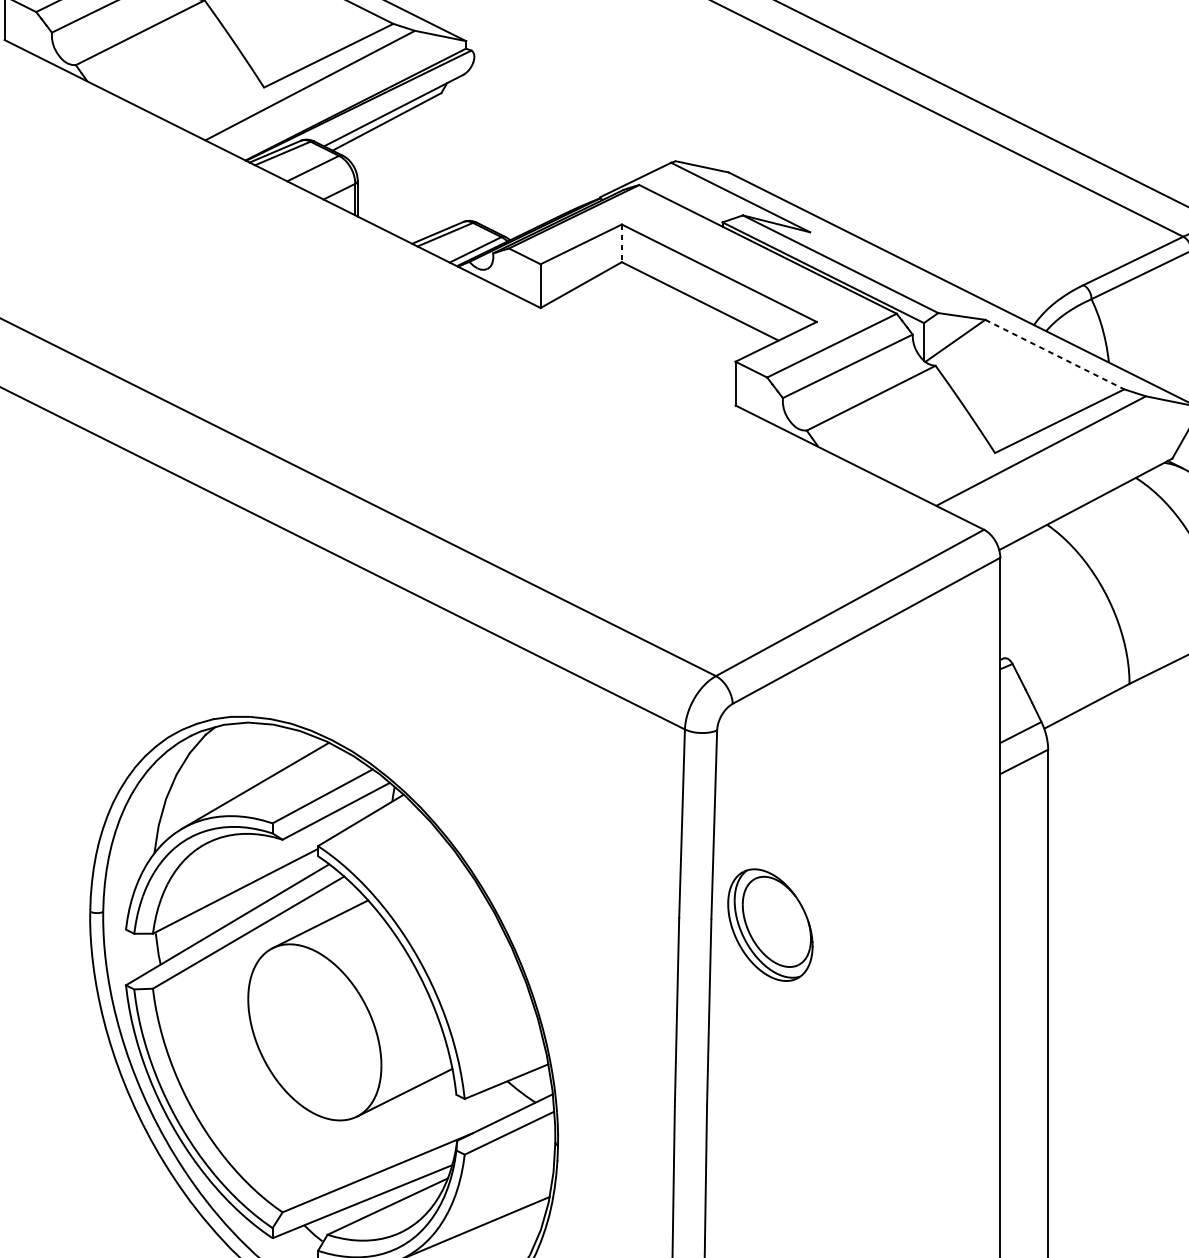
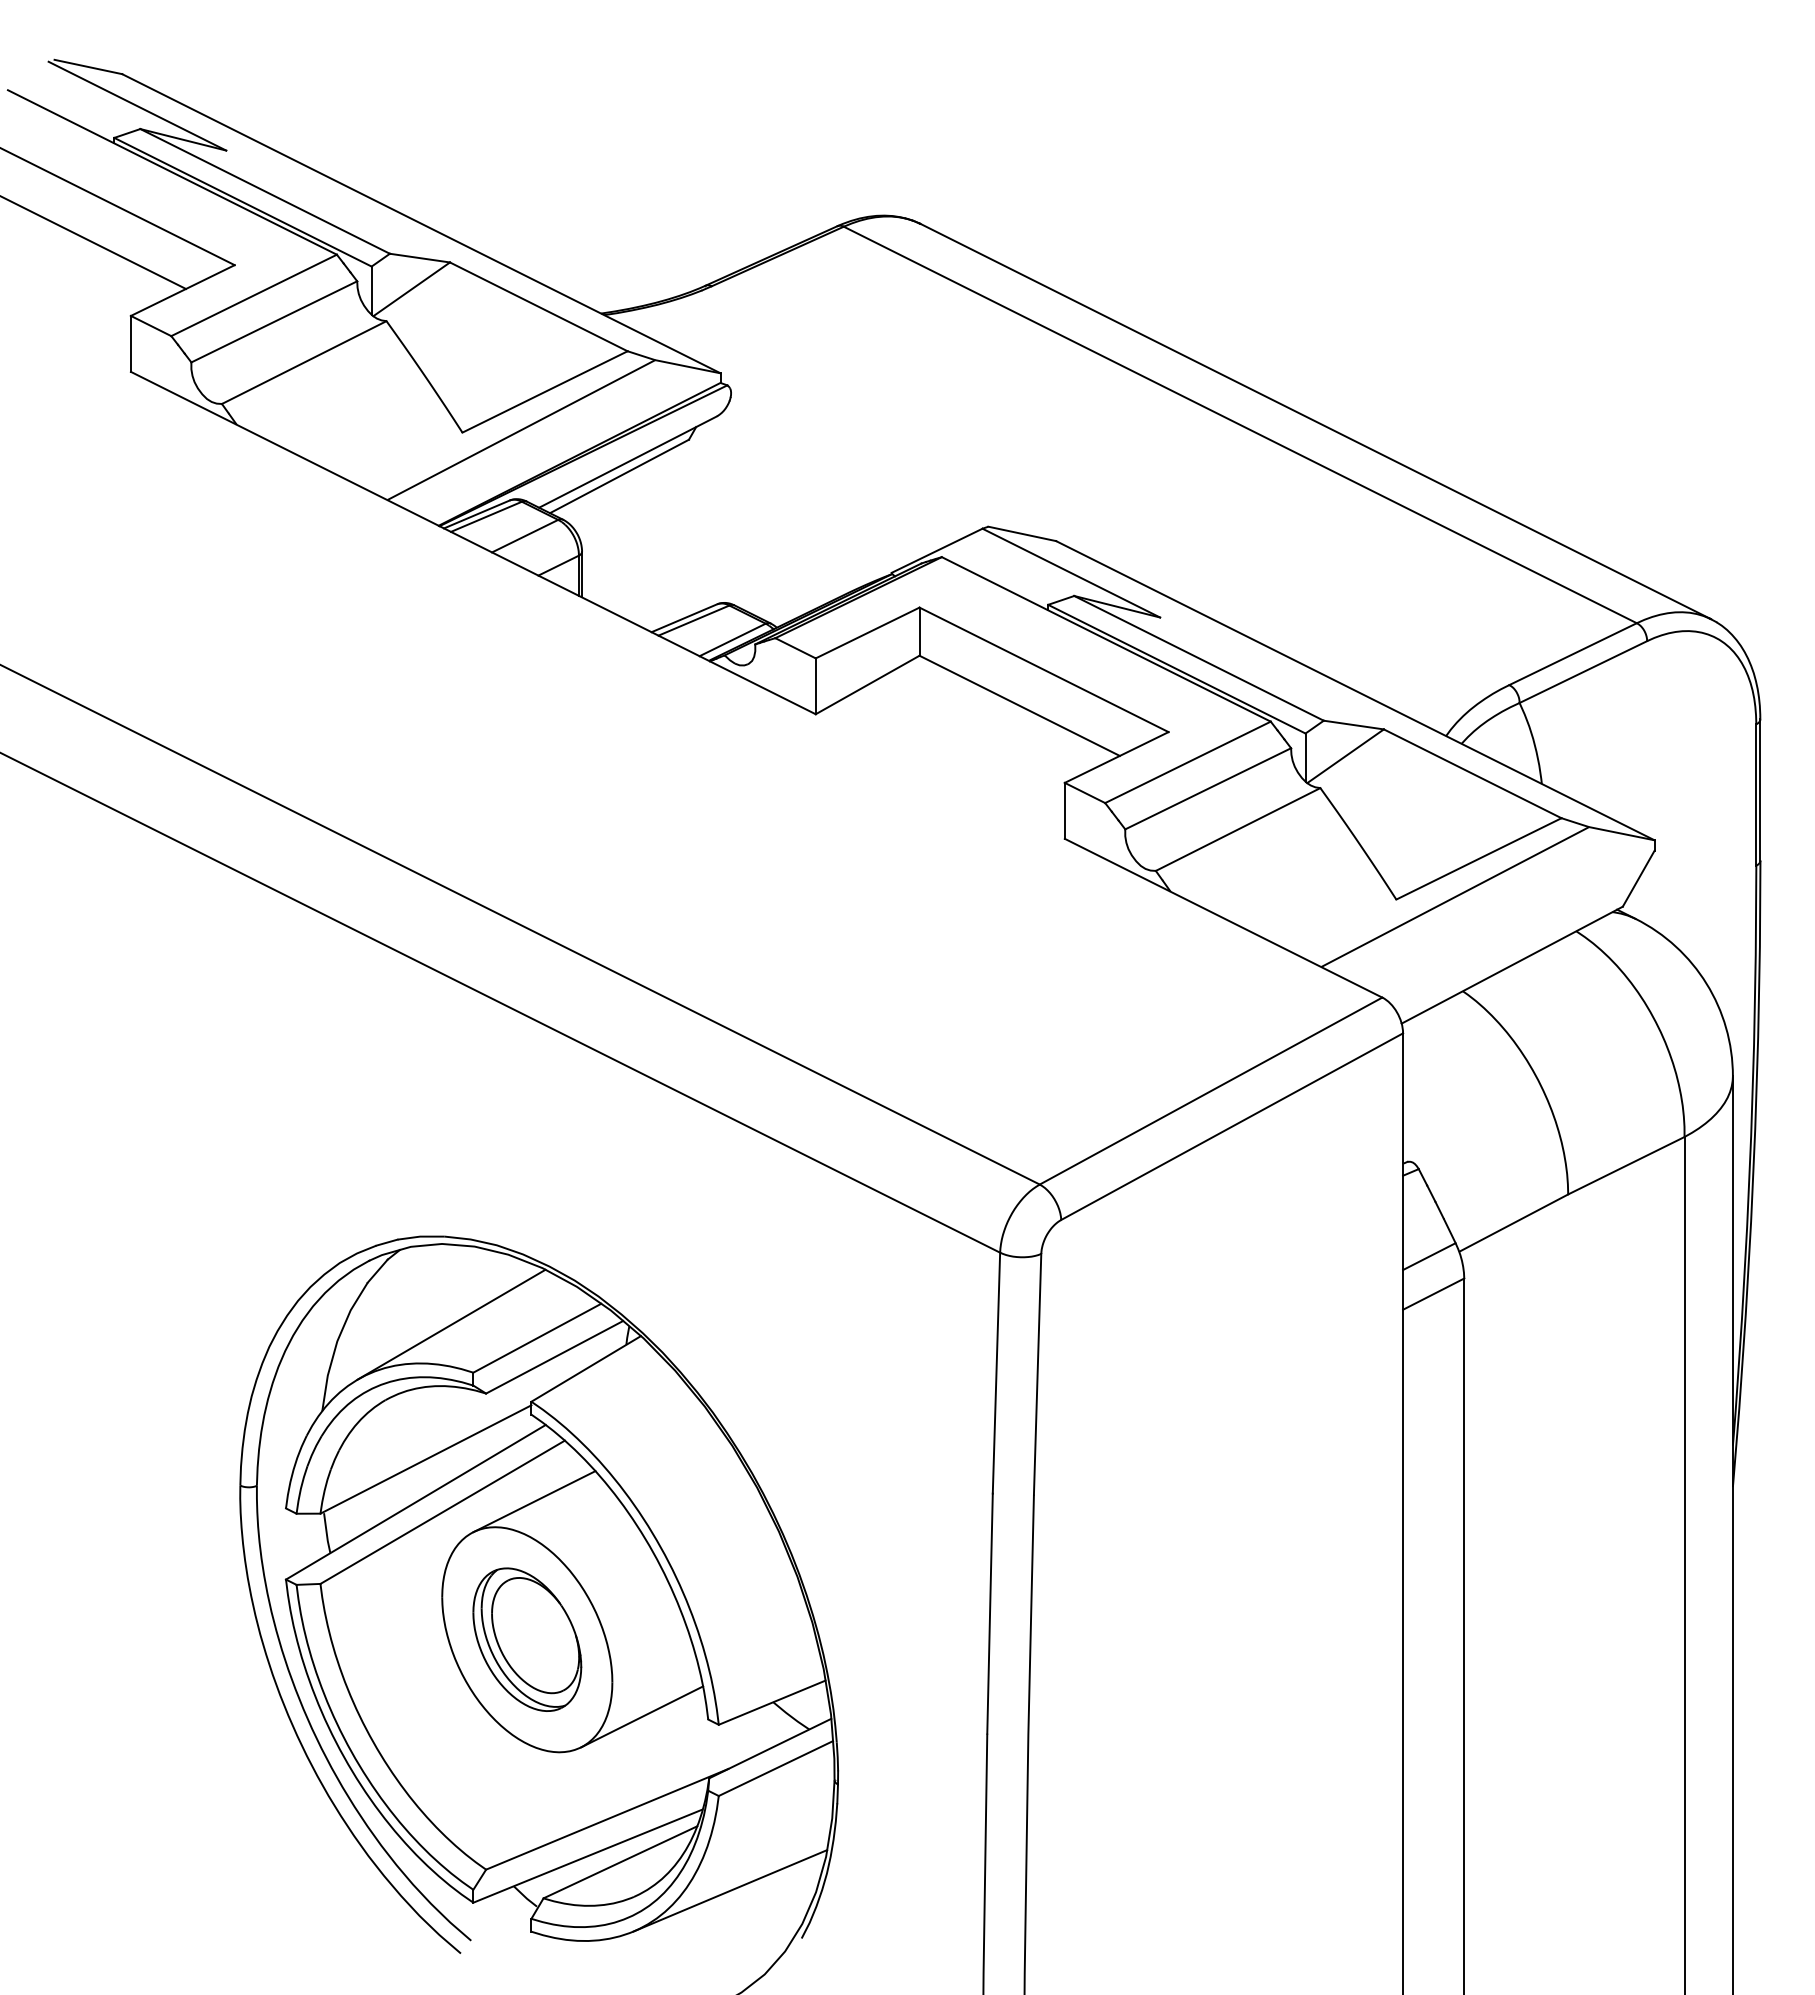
line: (621, 244) -> (919, 632), dashed -> solid
line: (1055, 355) -> (1473, 774), dashed -> solid
part: (770, 924) -> (527, 1639), moved

